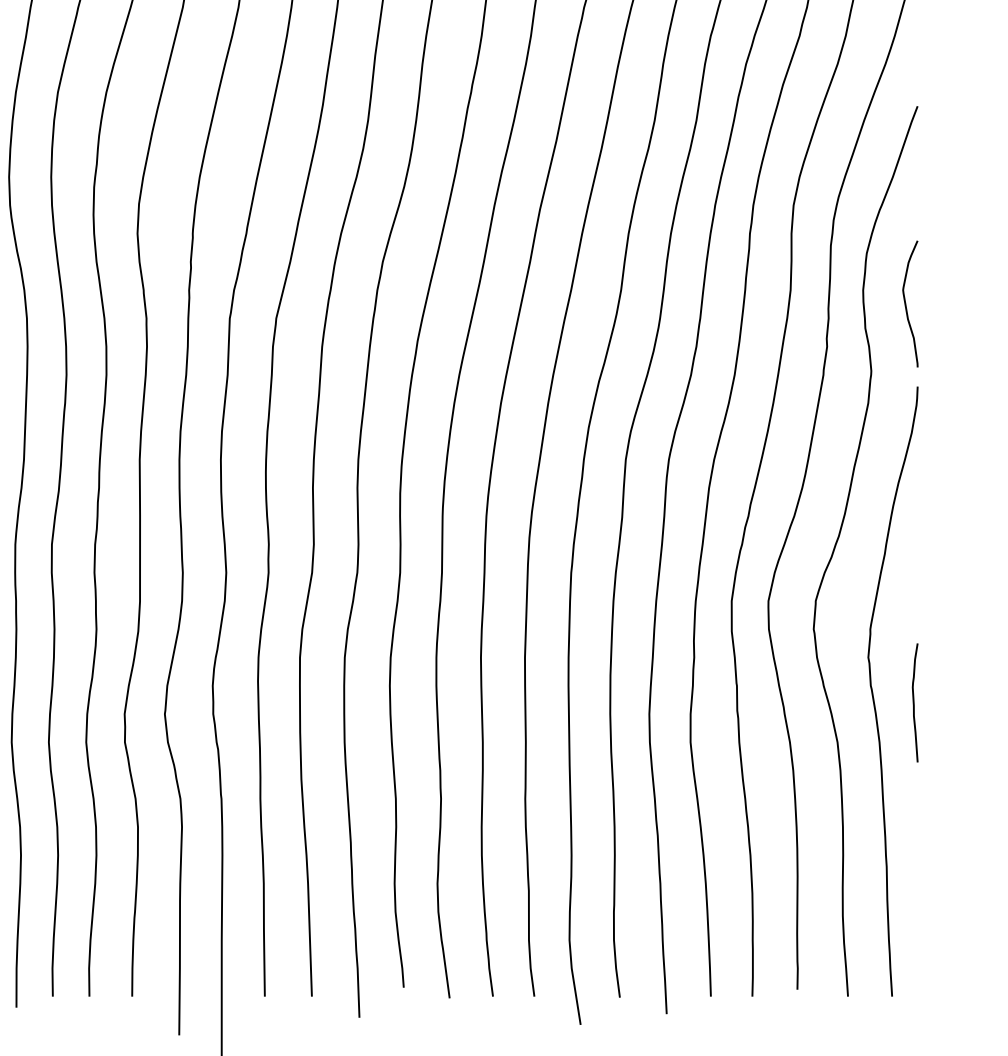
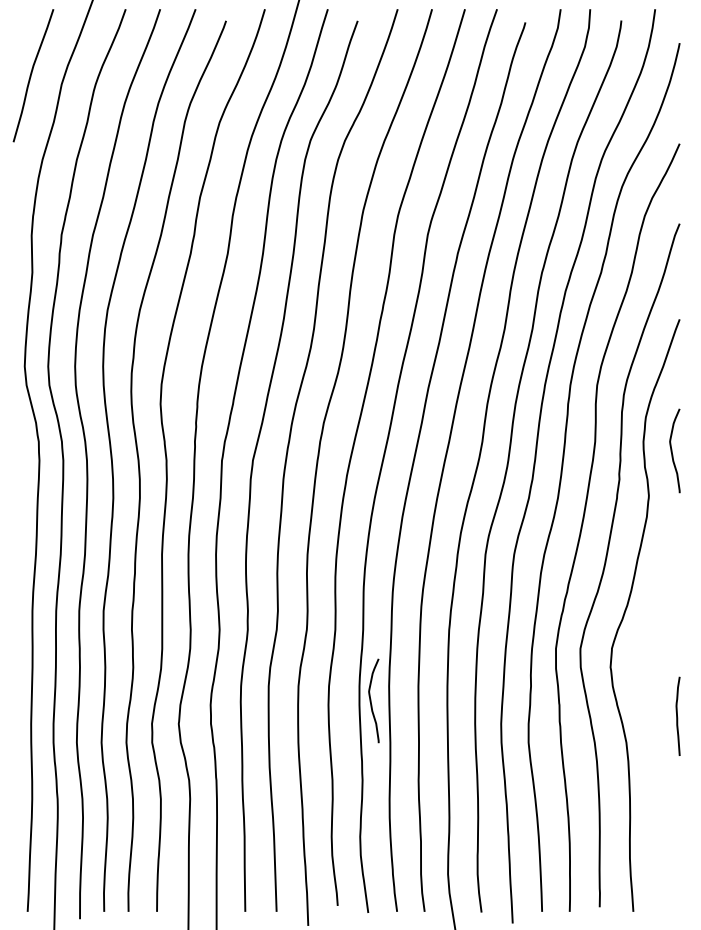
curve: (454, 679) -> (371, 700), added
curve: (873, 691) -> (650, 708), removed

